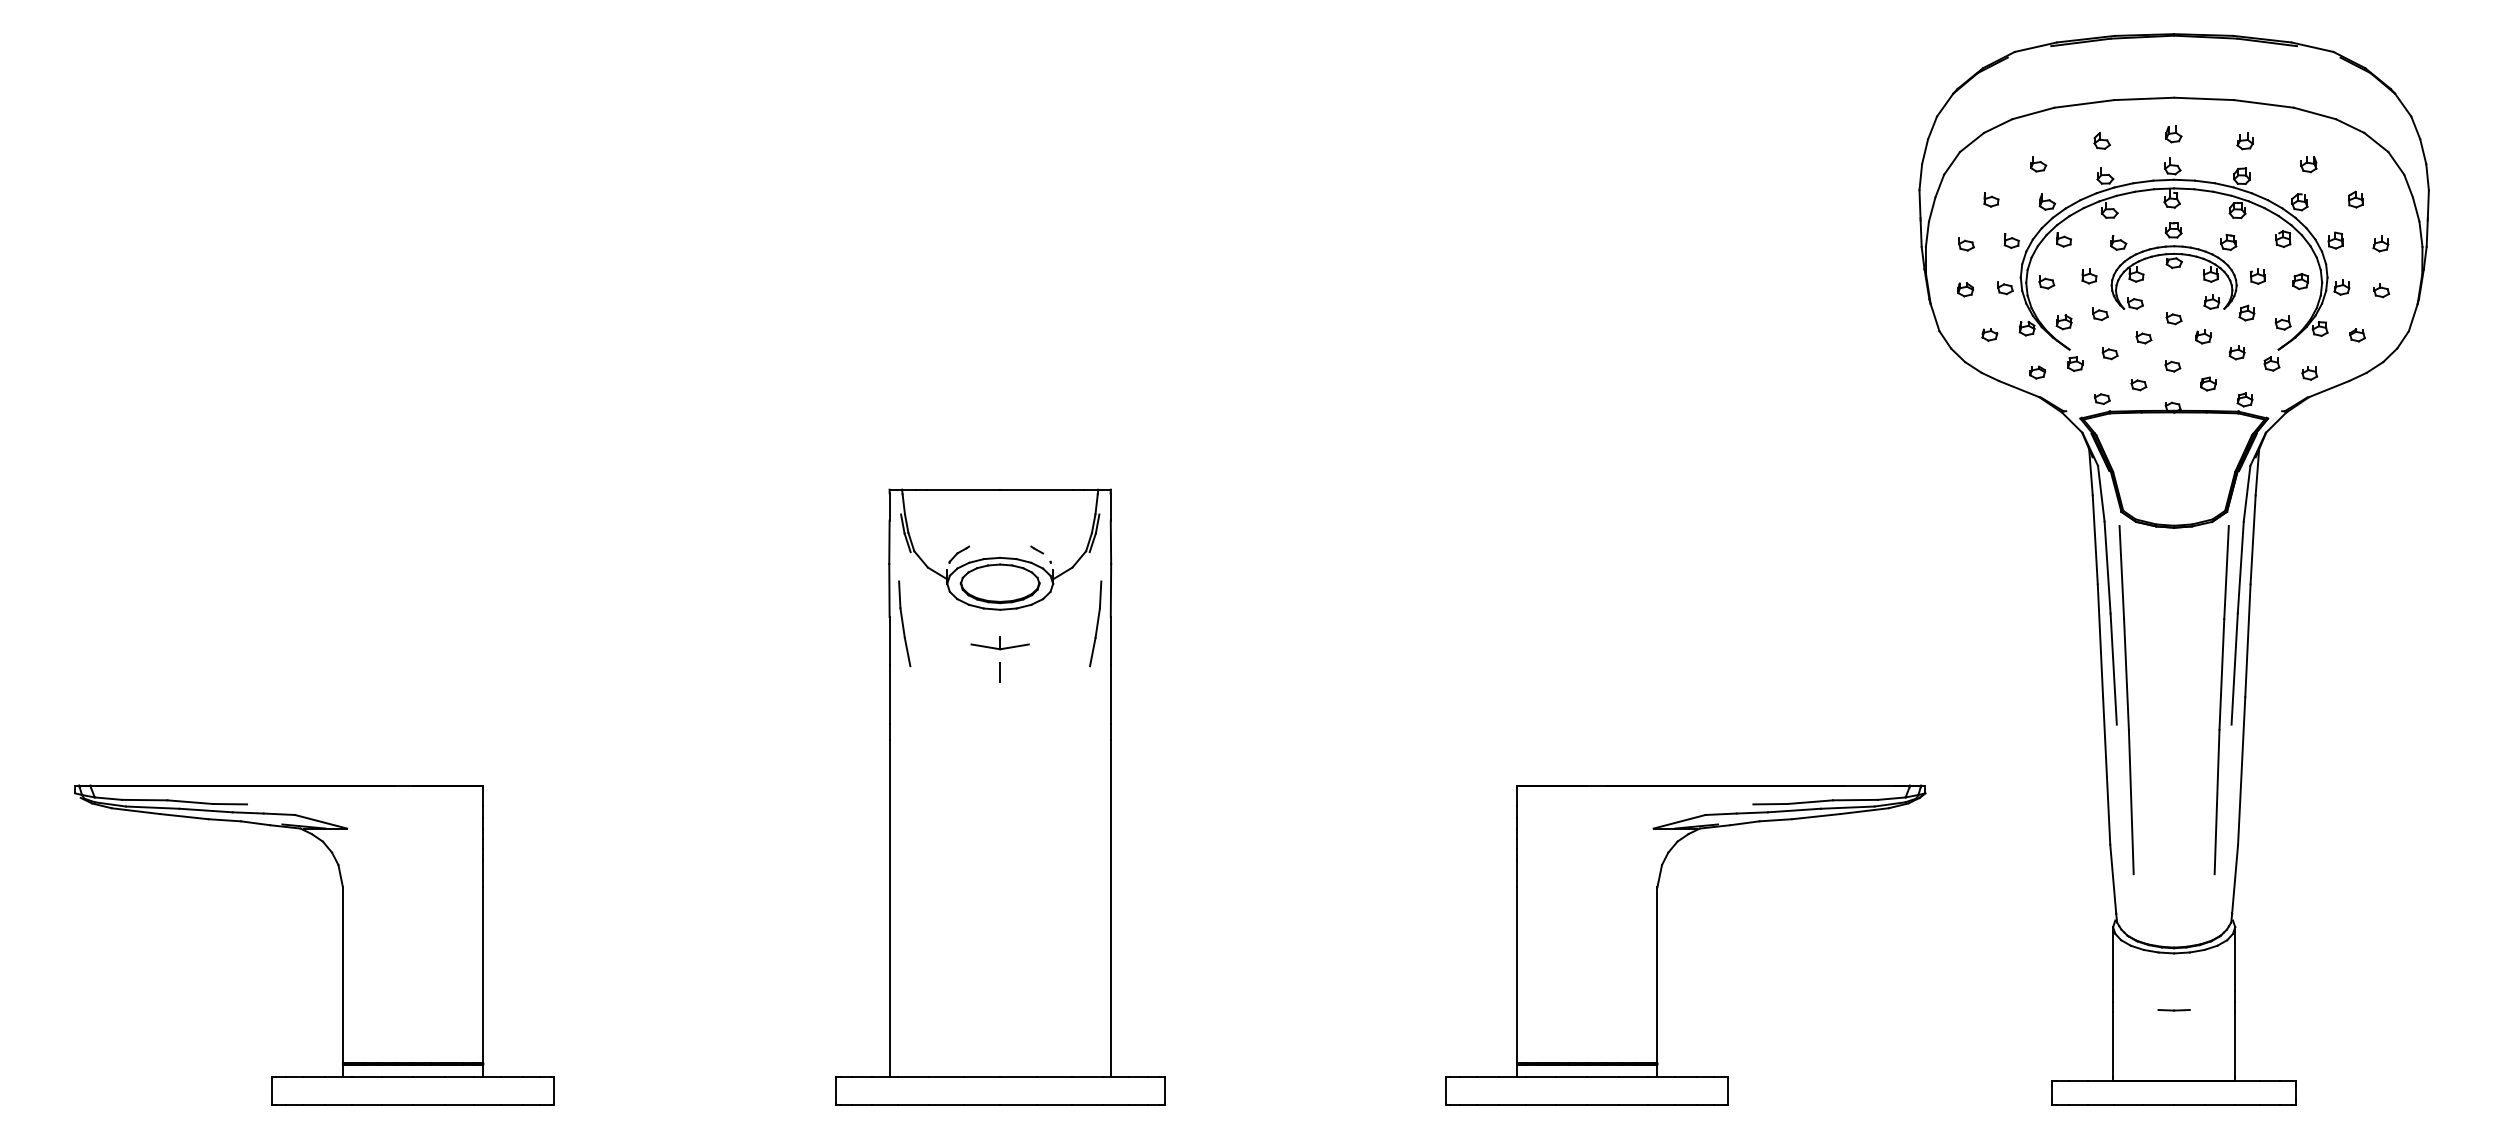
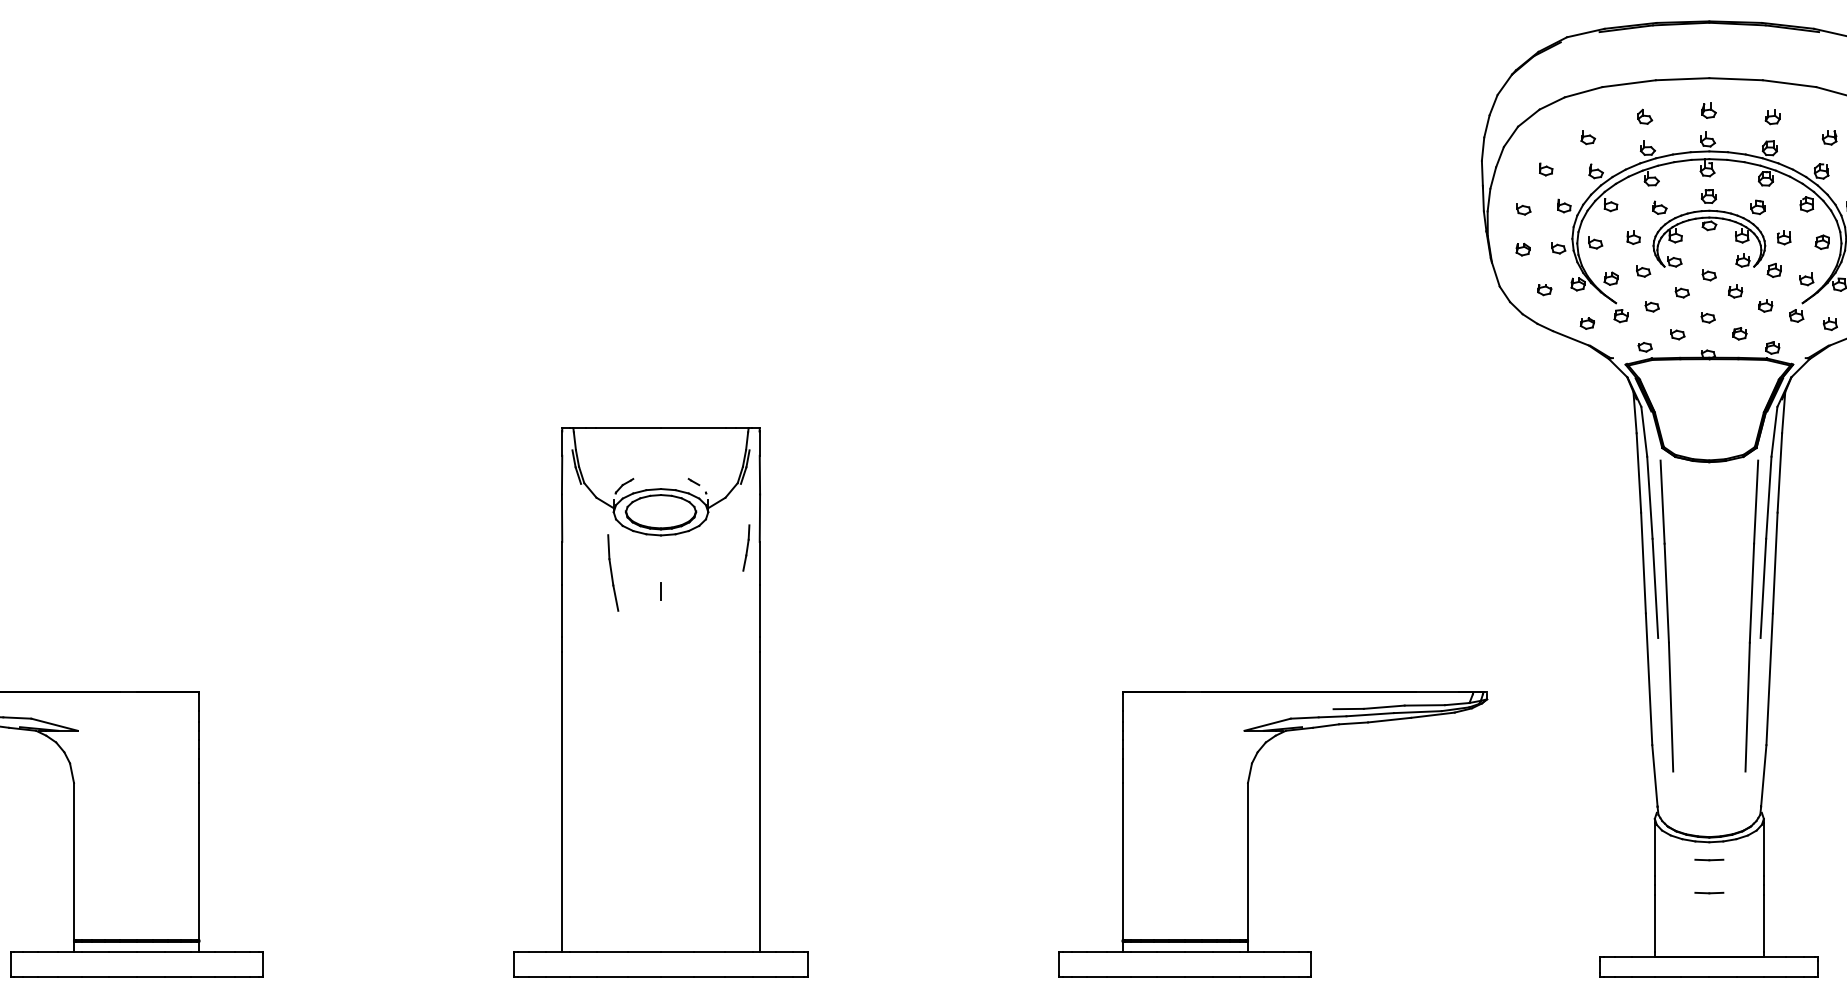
part: (904, 623) -> (613, 572), moved
part: (1095, 623) -> (746, 547), size x0.6
part: (999, 643) -> (660, 565), removed
line: (2173, 973) -> (1708, 860), added

